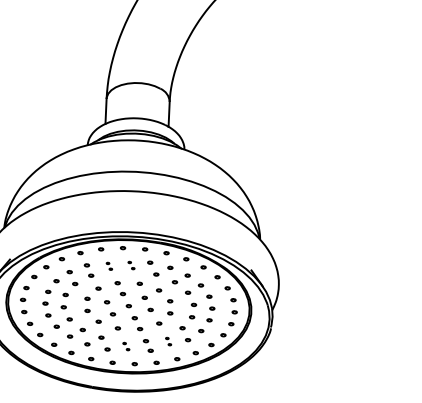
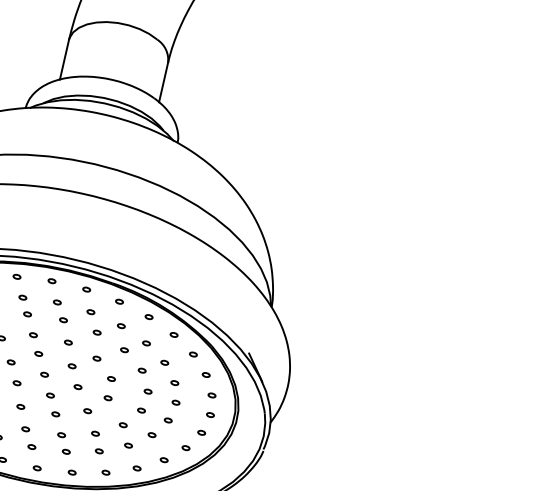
part: (131, 265) -> (60, 311), size x1.67
part: (109, 266) -> (25, 306), size x1.67
part: (168, 341) -> (97, 442), size x1.67
part: (126, 346) -> (29, 438), size x1.67

